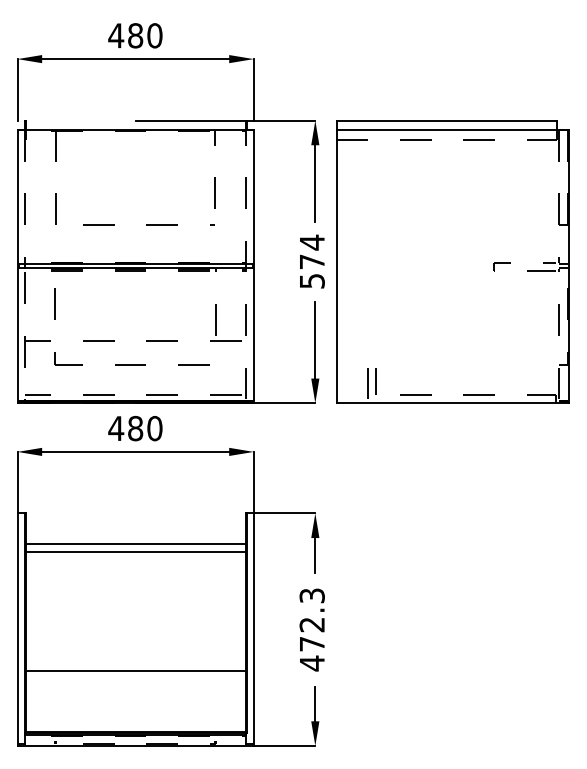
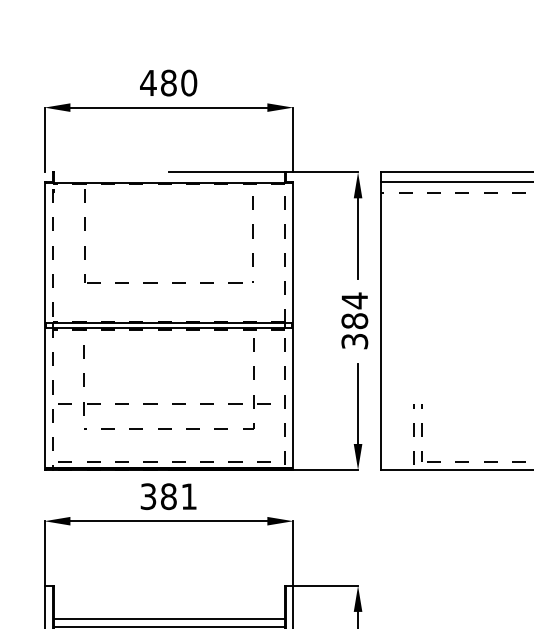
text: (311, 270) -> (354, 330), 574 -> 384
text: (135, 428) -> (168, 496), 480 -> 381

